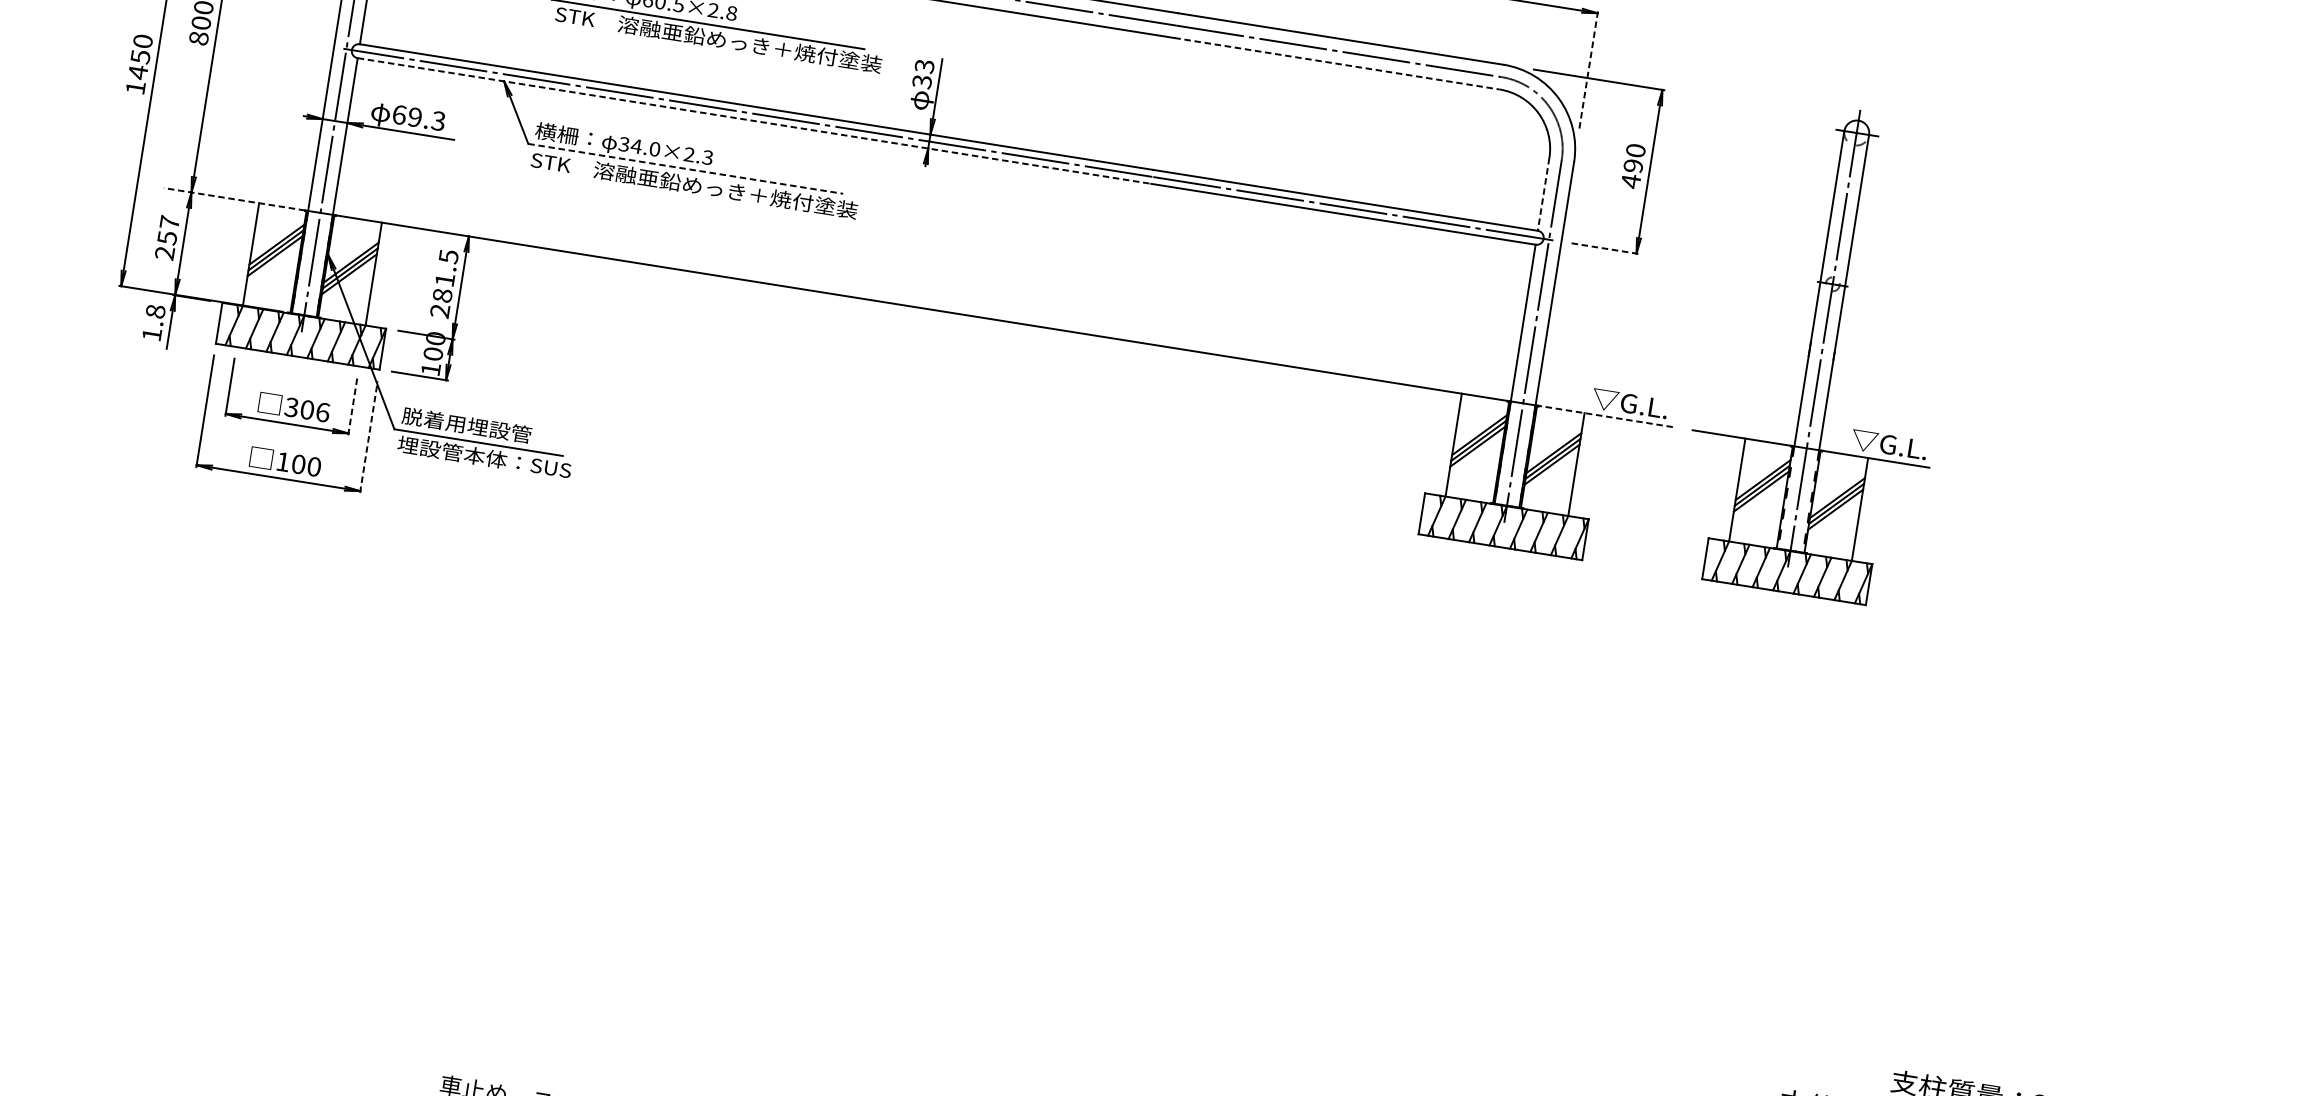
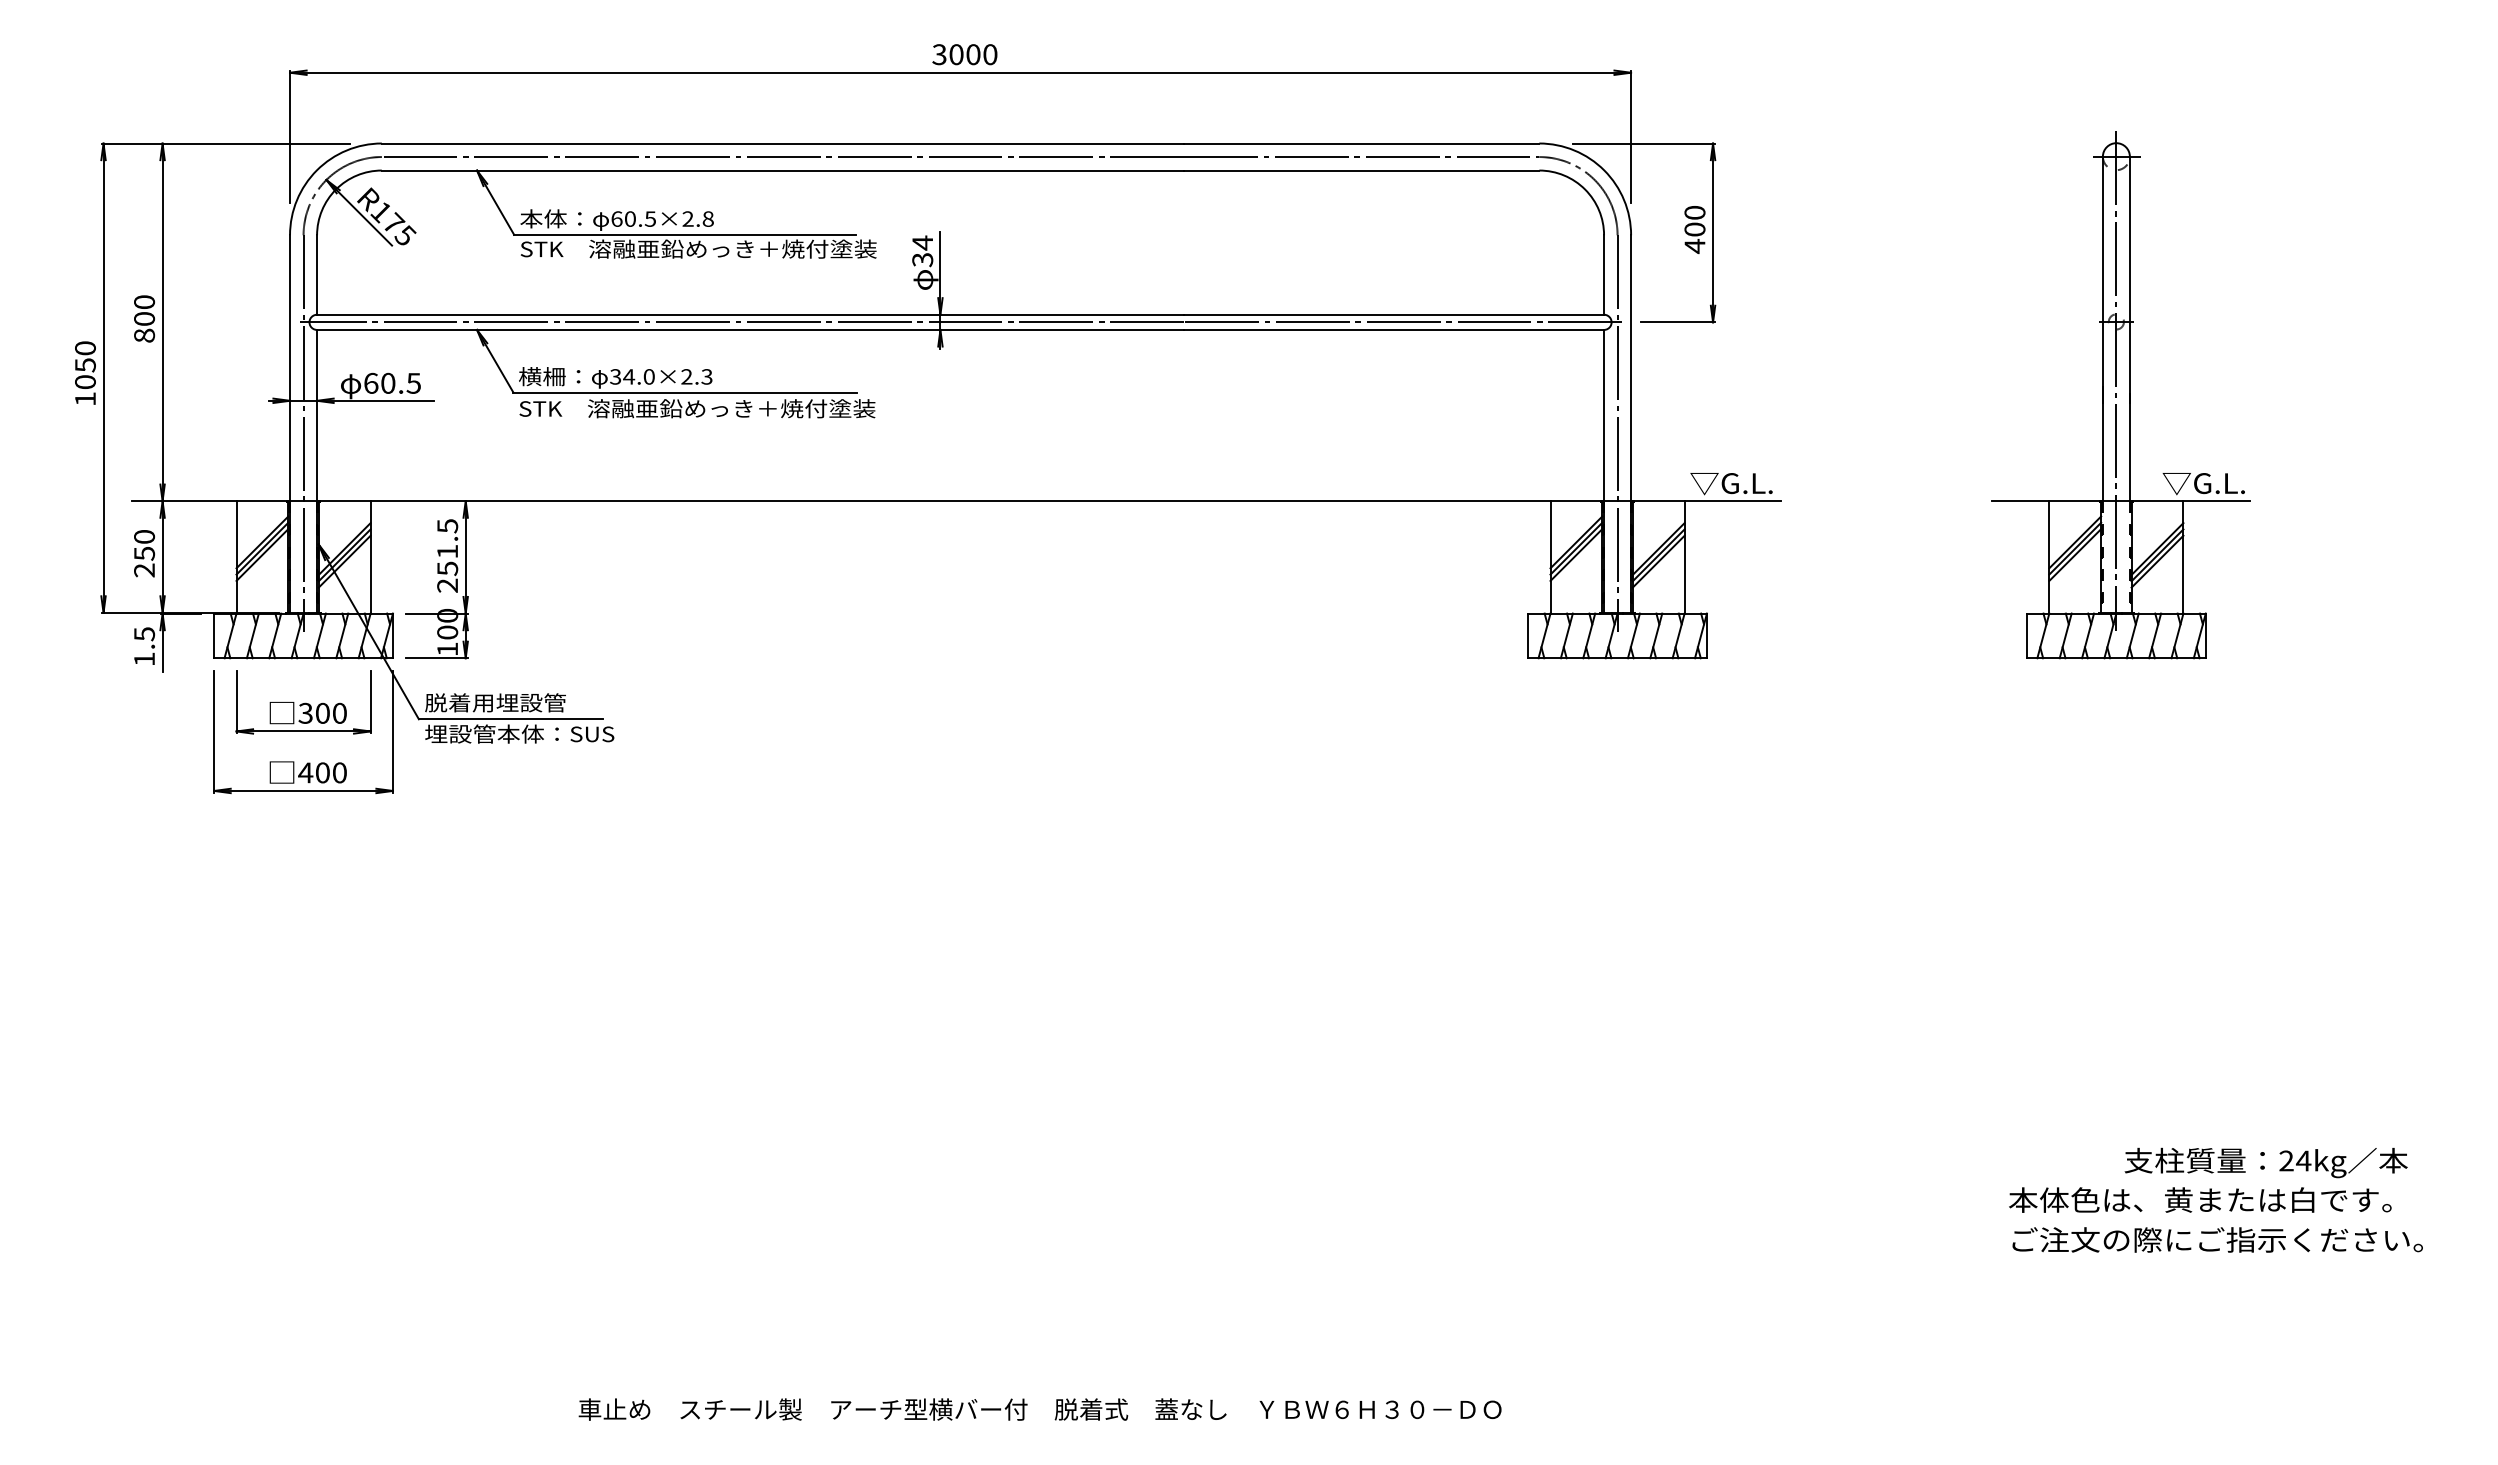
line: (1336, 63) -> (1361, 170), dashed -> solid
text: (924, 65) -> (922, 242), 33 -> 34
text: (138, 71) -> (85, 381), 1450 -> 1050
line: (1588, 72) -> (1631, 137), dashed -> solid
text: (426, 118) -> (400, 382), 69.3 -> 60.5
line: (755, 120) -> (751, 329), dashed -> solid
text: (1633, 165) -> (1694, 229), 490 -> 400
line: (685, 168) -> (685, 392), dashed -> solid
line: (1543, 194) -> (1604, 275), dashed -> solid
line: (234, 199) -> (209, 501), dashed -> solid
text: (169, 222) -> (144, 536), 257 -> 250
line: (1604, 248) -> (1678, 322), dashed -> solid
text: (442, 295) -> (447, 568), 281.5 -> 251.5
text: (155, 311) -> (144, 634), 1.8 -> 1.5
part: (1825, 352) -> (2120, 395), moved
line: (352, 405) -> (370, 701), dashed -> solid
text: (323, 411) -> (340, 712), 306 -> 300
line: (1604, 416) -> (1706, 501), dashed -> solid
line: (368, 437) -> (392, 732), dashed -> solid
text: (282, 461) -> (305, 772), 100 -> 400

